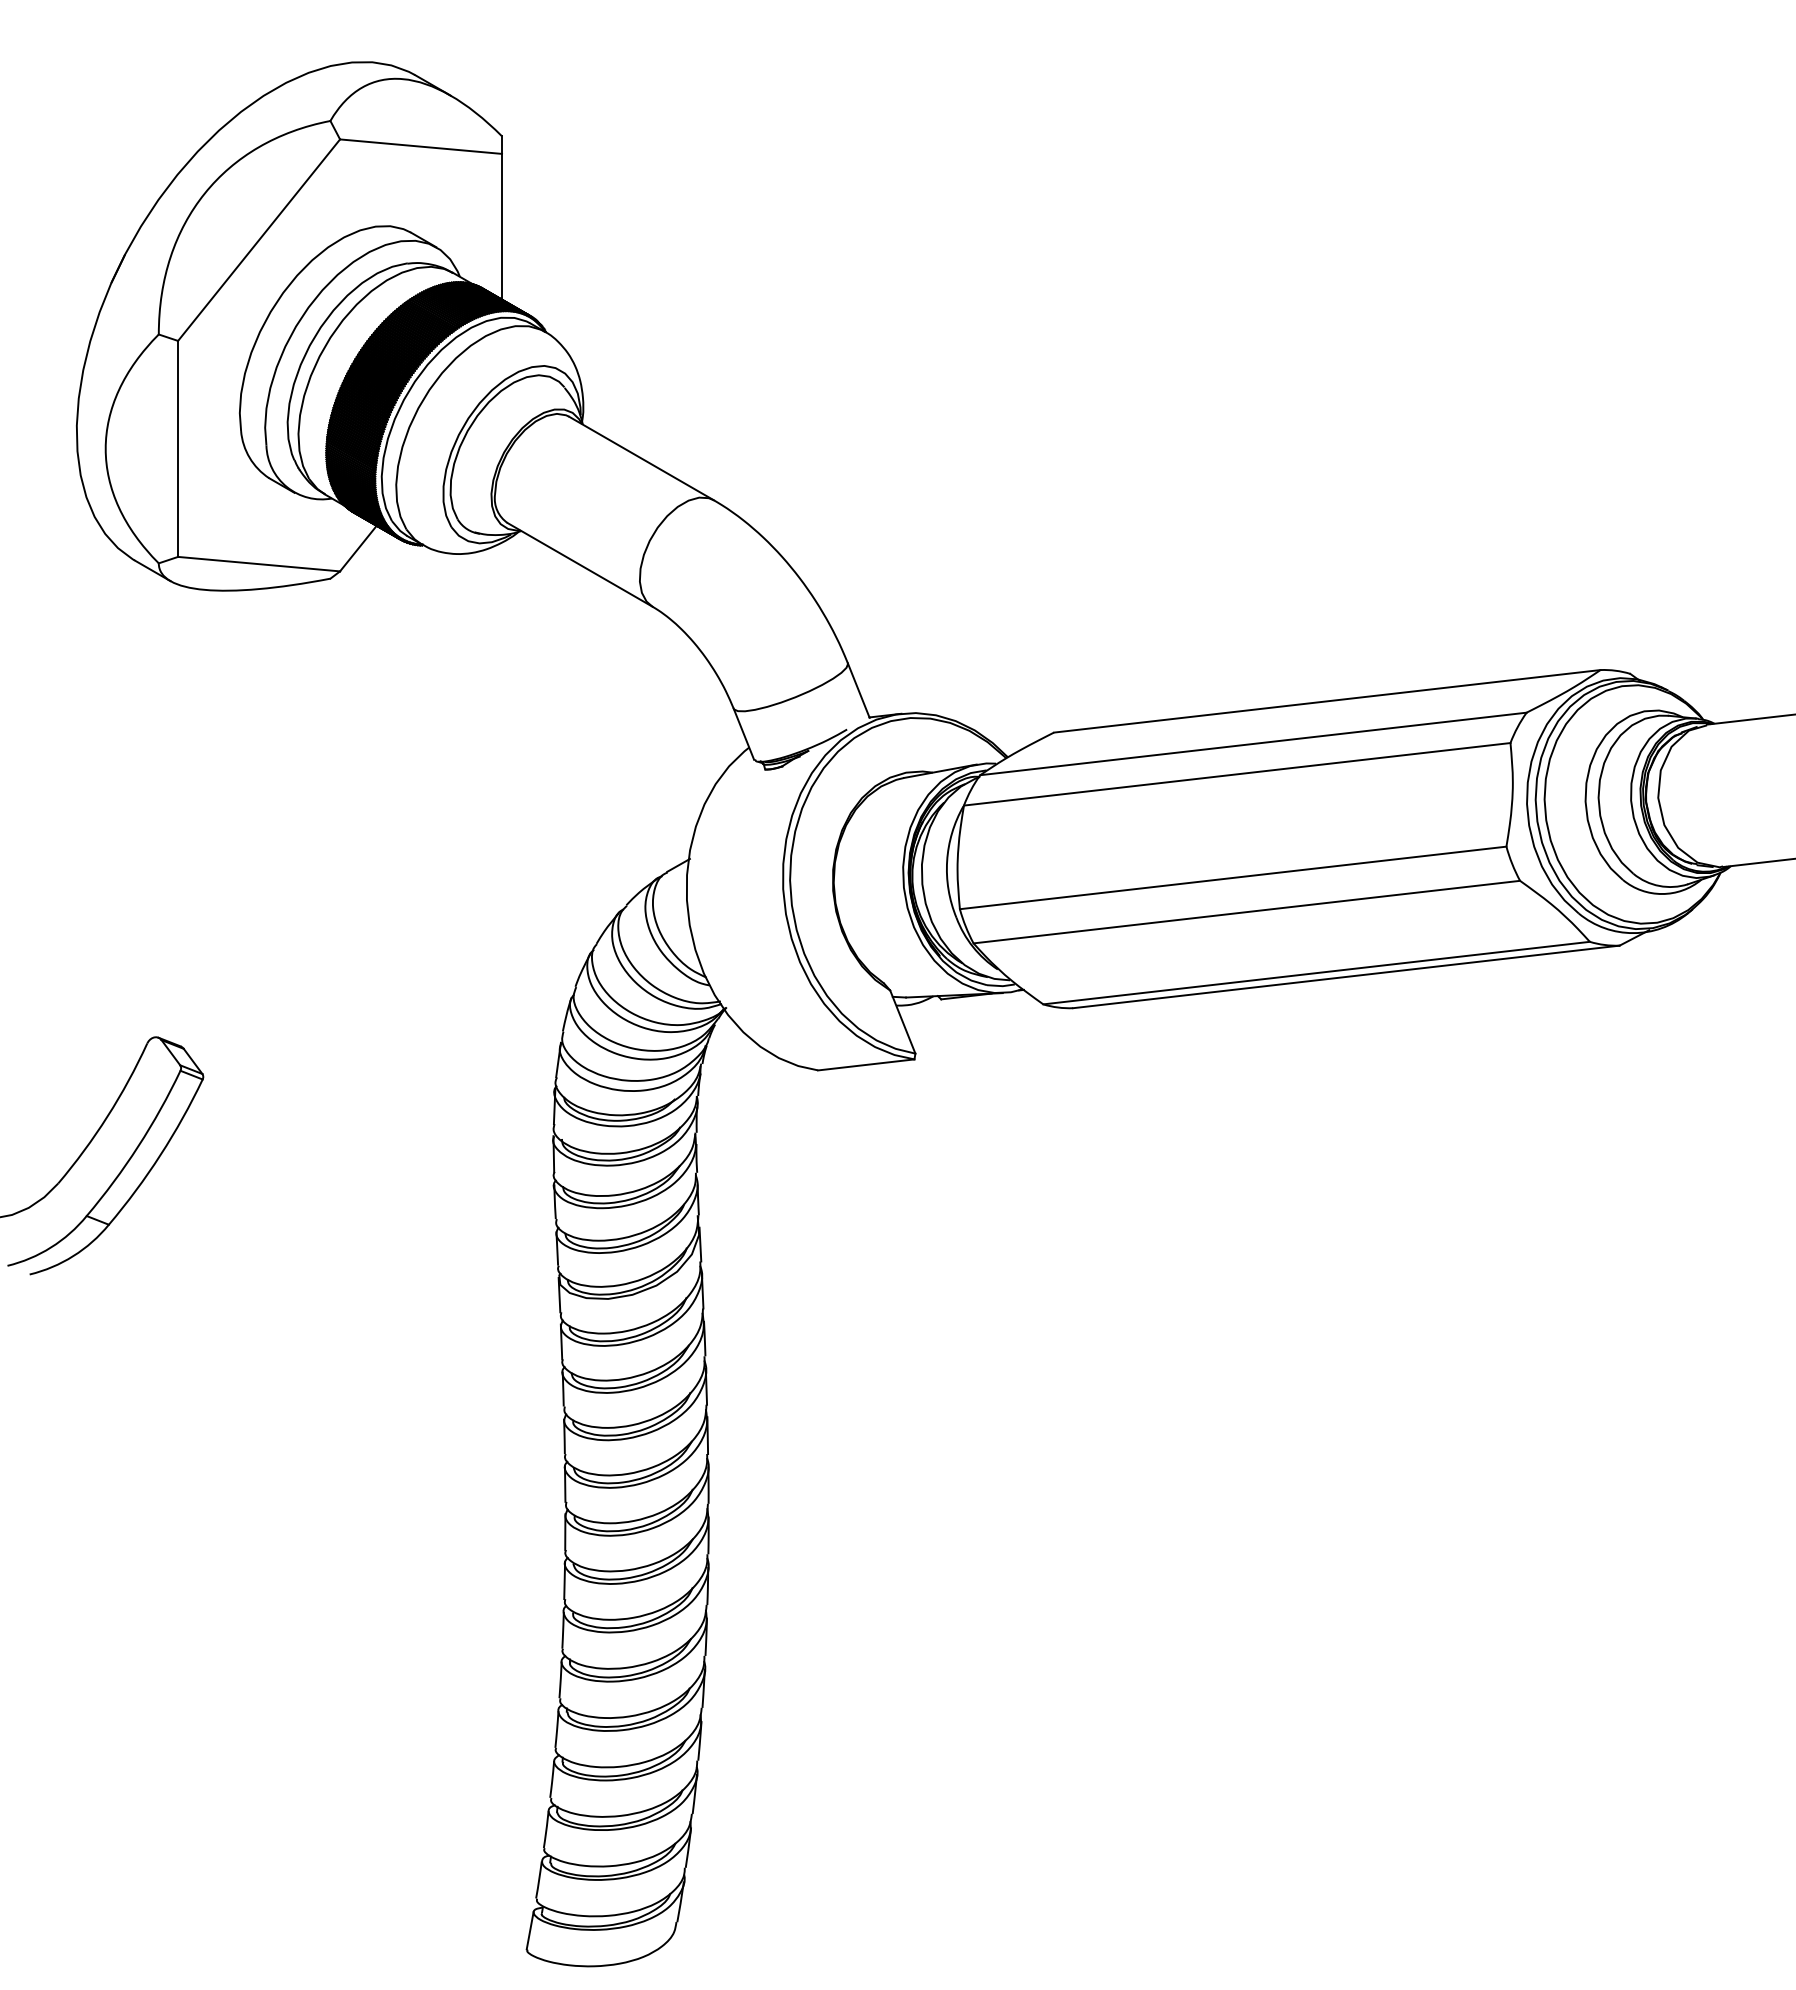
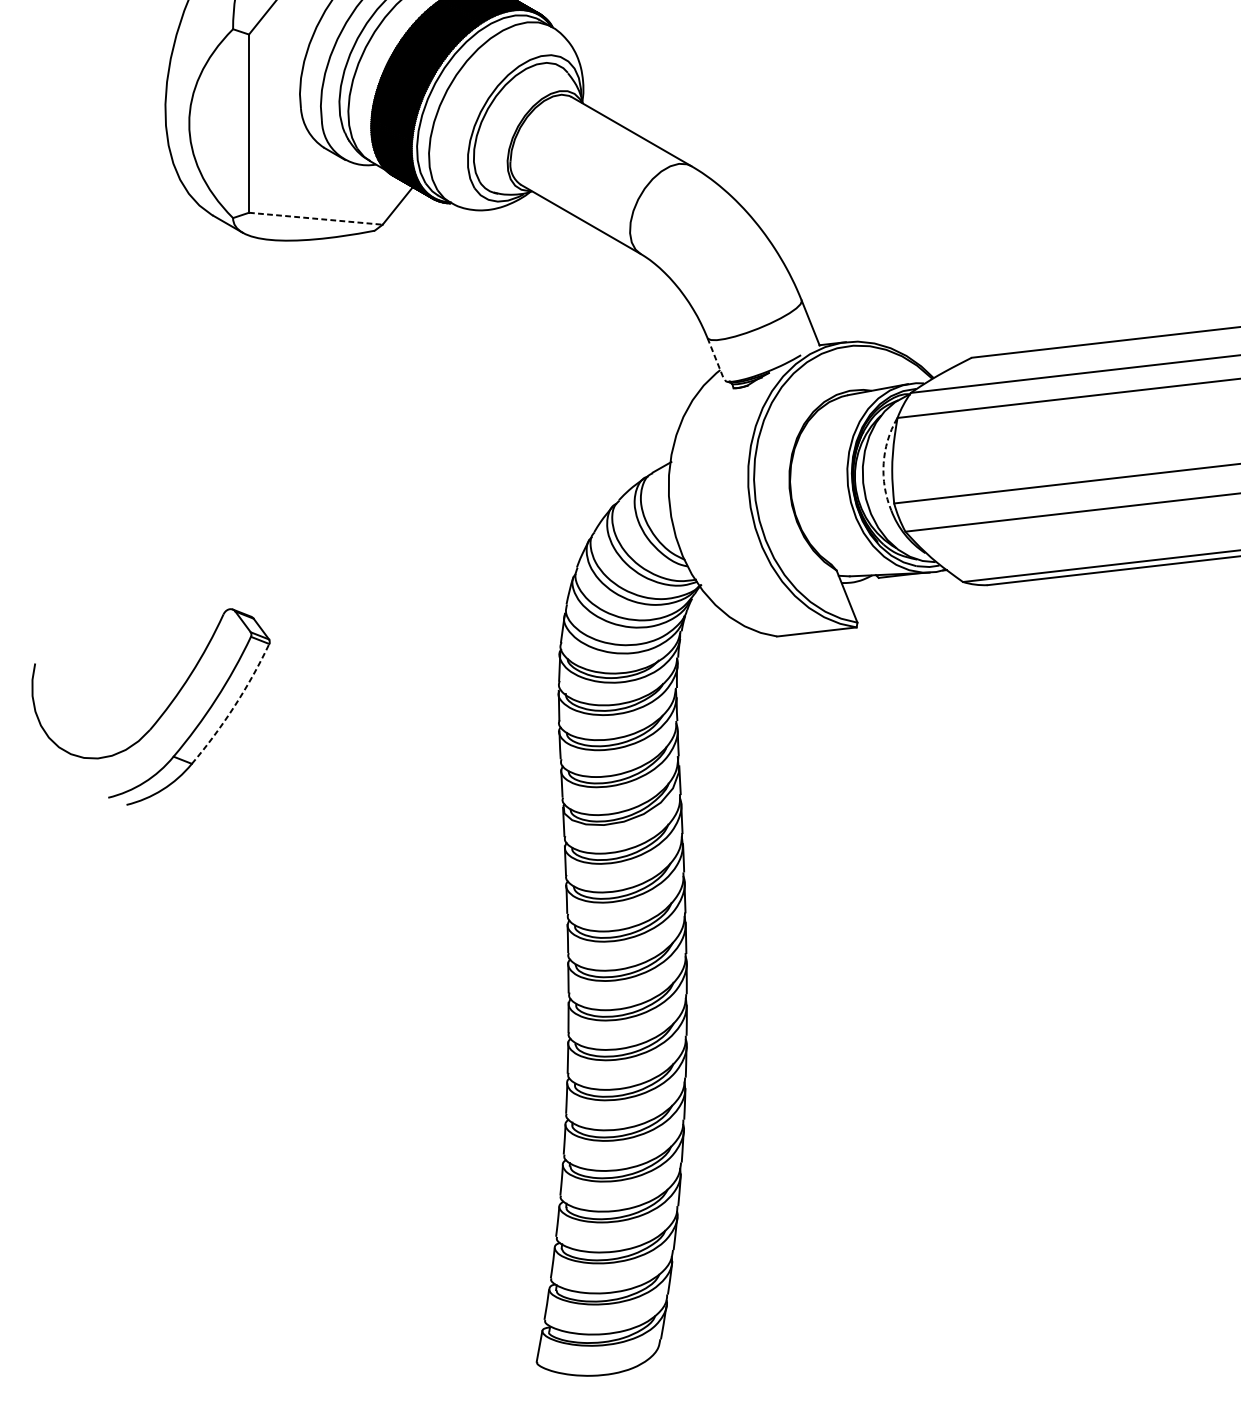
line: (259, 564) -> (316, 219), solid -> dashed
line: (744, 734) -> (716, 359), solid -> dashed
arc: (947, 861) -> (883, 464), solid -> dashed
arc: (160, 1155) -> (234, 706), solid -> dashed

